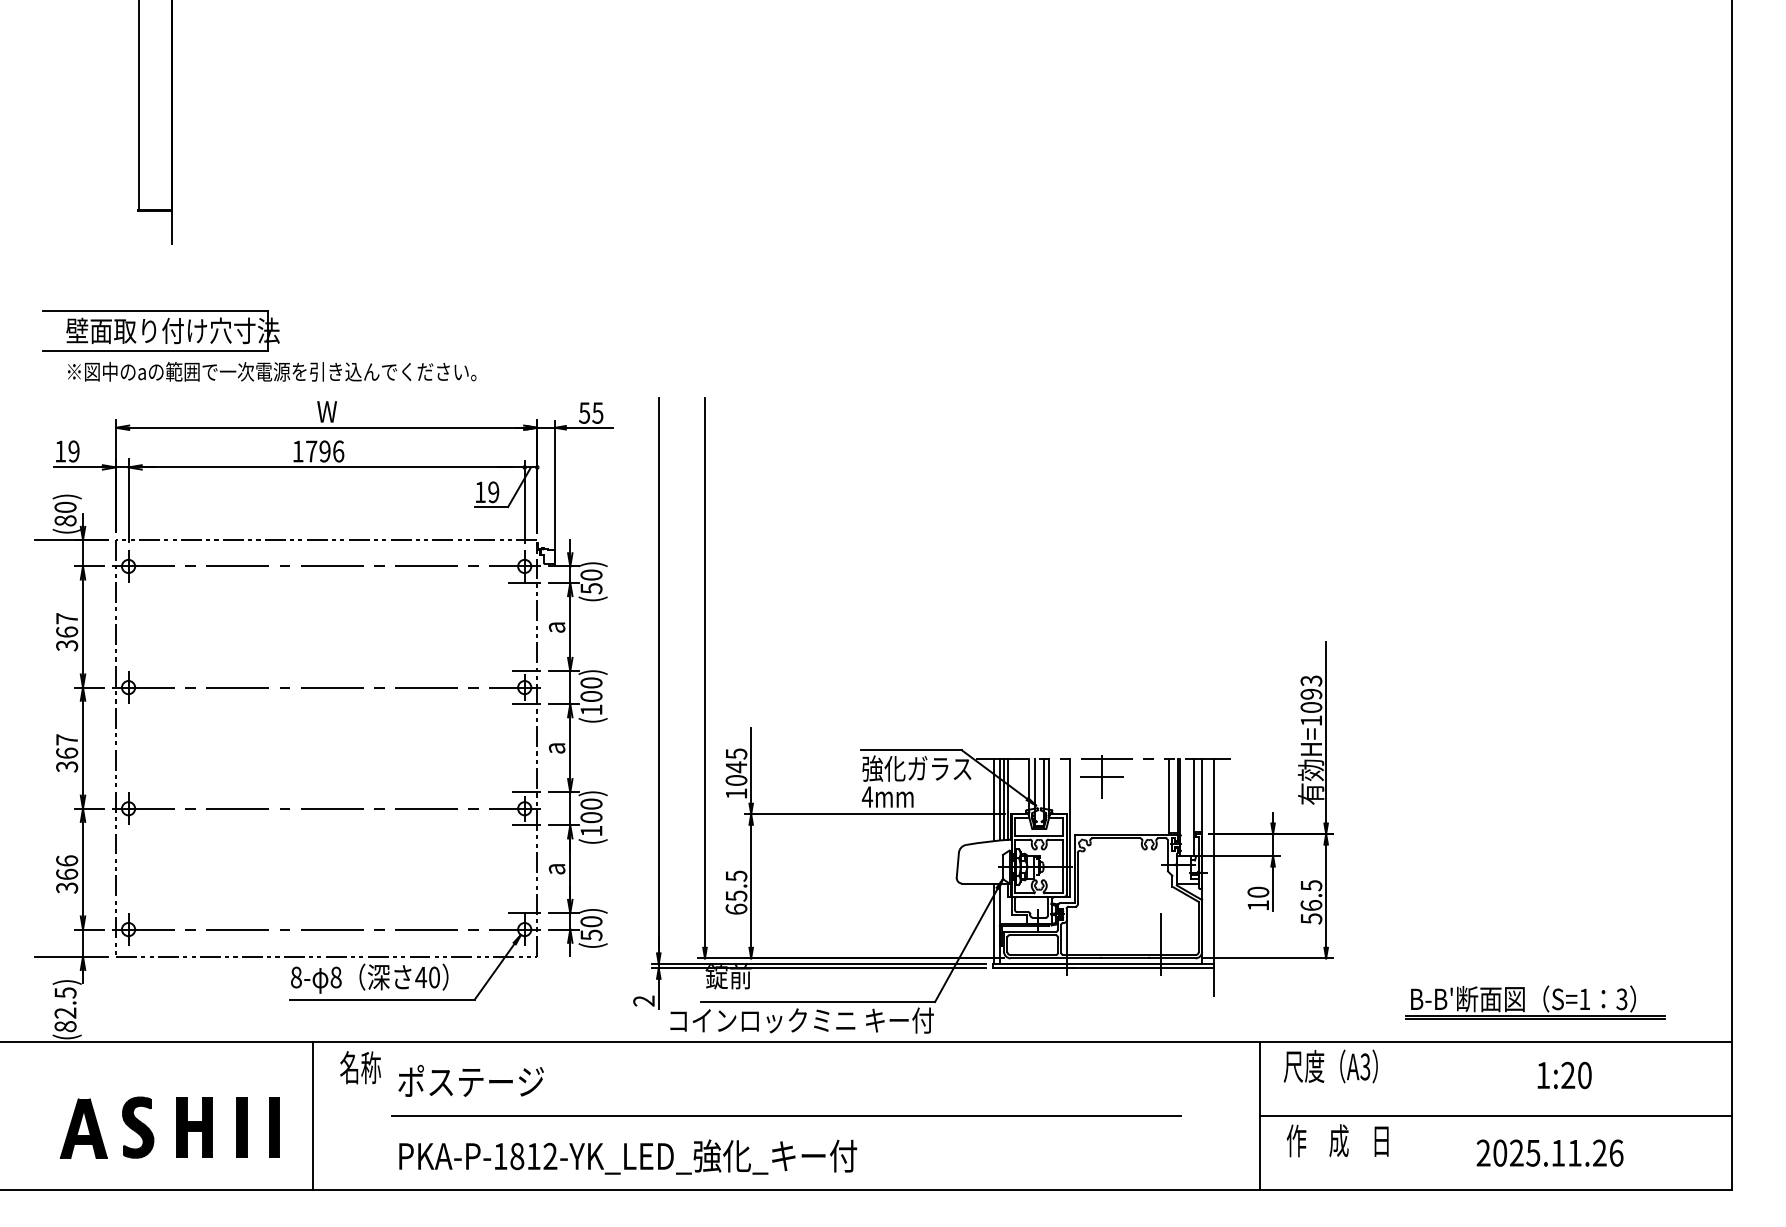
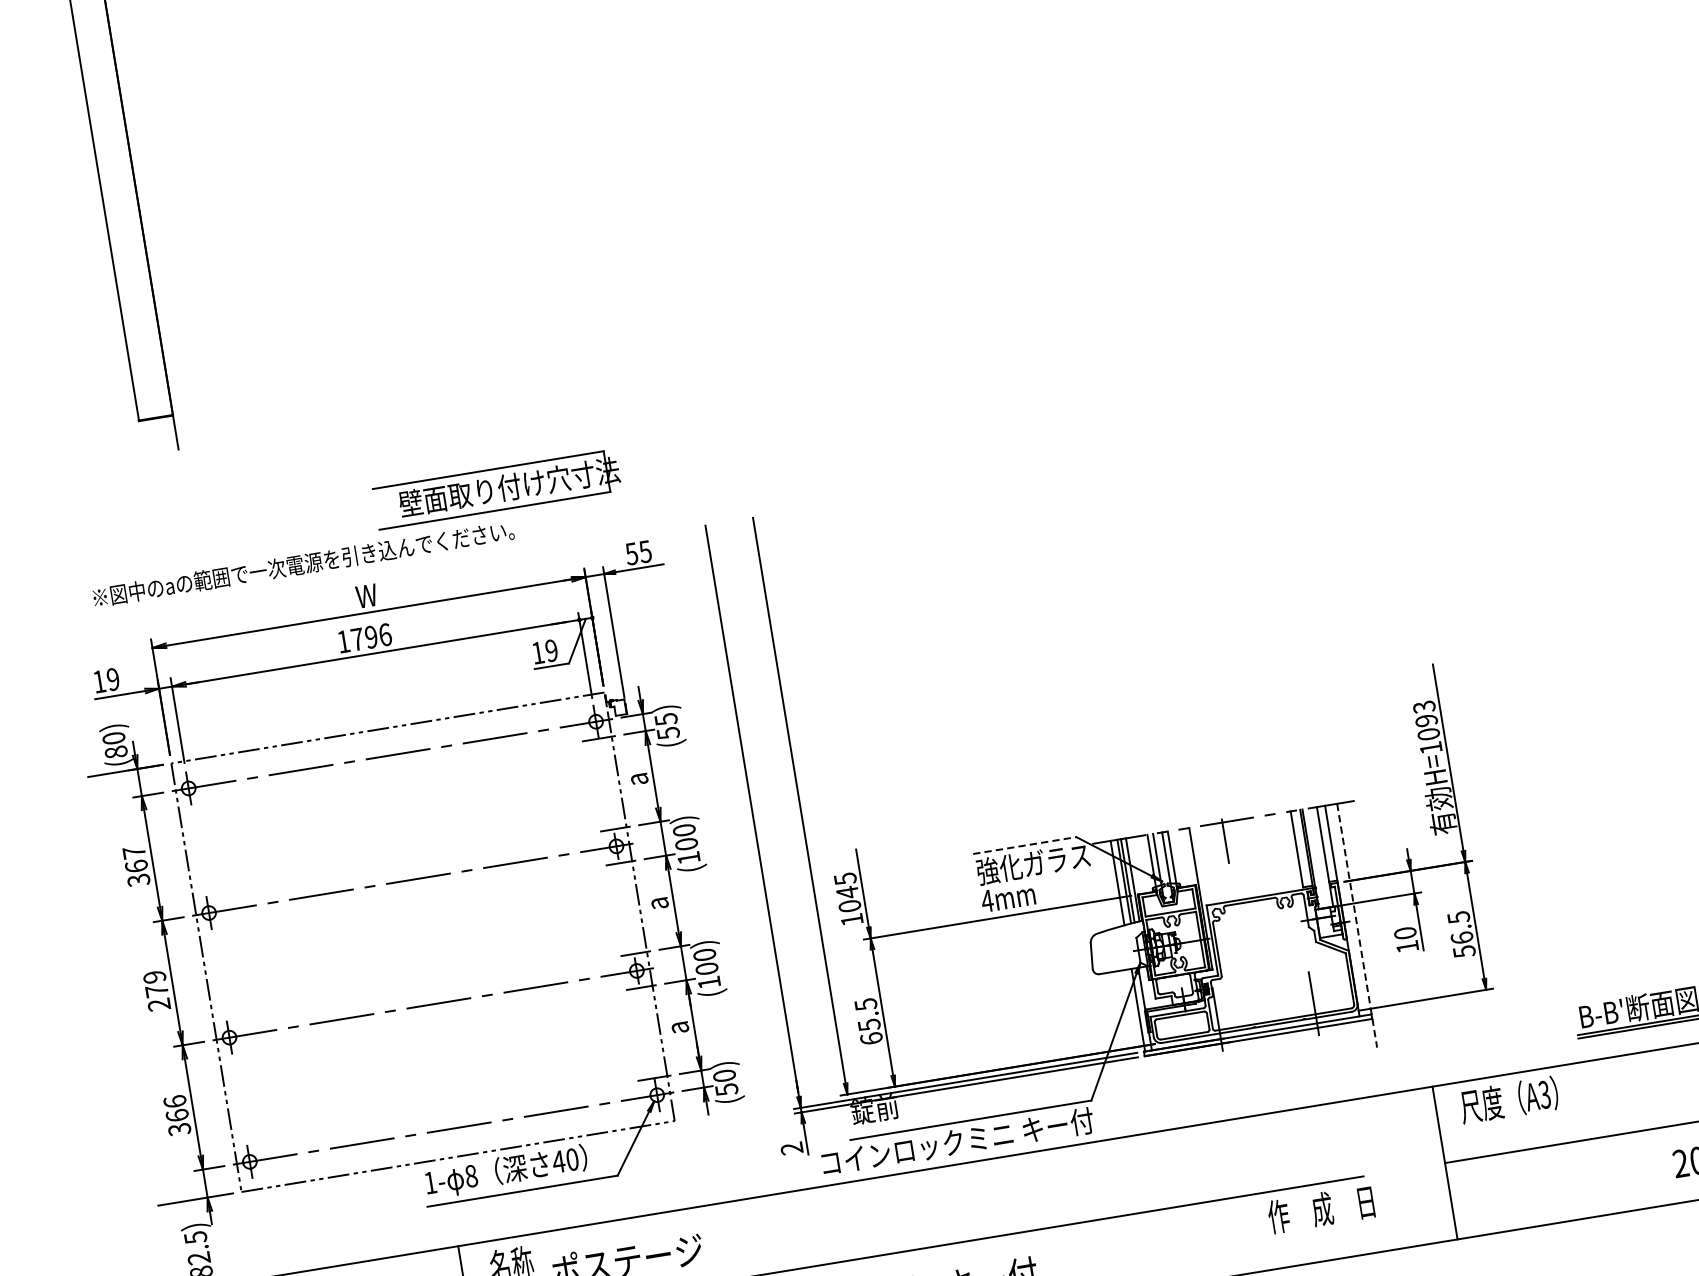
part: (160, 330) -> (496, 488), moved
text: (591, 574) -> (666, 718), (50) -> (55)
line: (912, 750) -> (1025, 845), solid -> dashed
text: (67, 753) -> (157, 991), 367 -> 279
line: (1102, 777) -> (1225, 841), removed
line: (1213, 877) -> (1356, 925), solid -> dashed
text: (296, 977) -> (430, 1182), 8- -> 1-
text: (1337, 1140) -> (1320, 1209), moved

